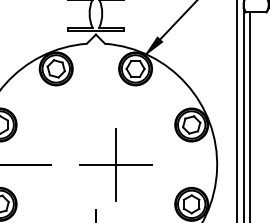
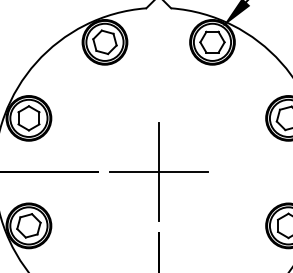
part: (115, 164) -> (158, 171), moved

